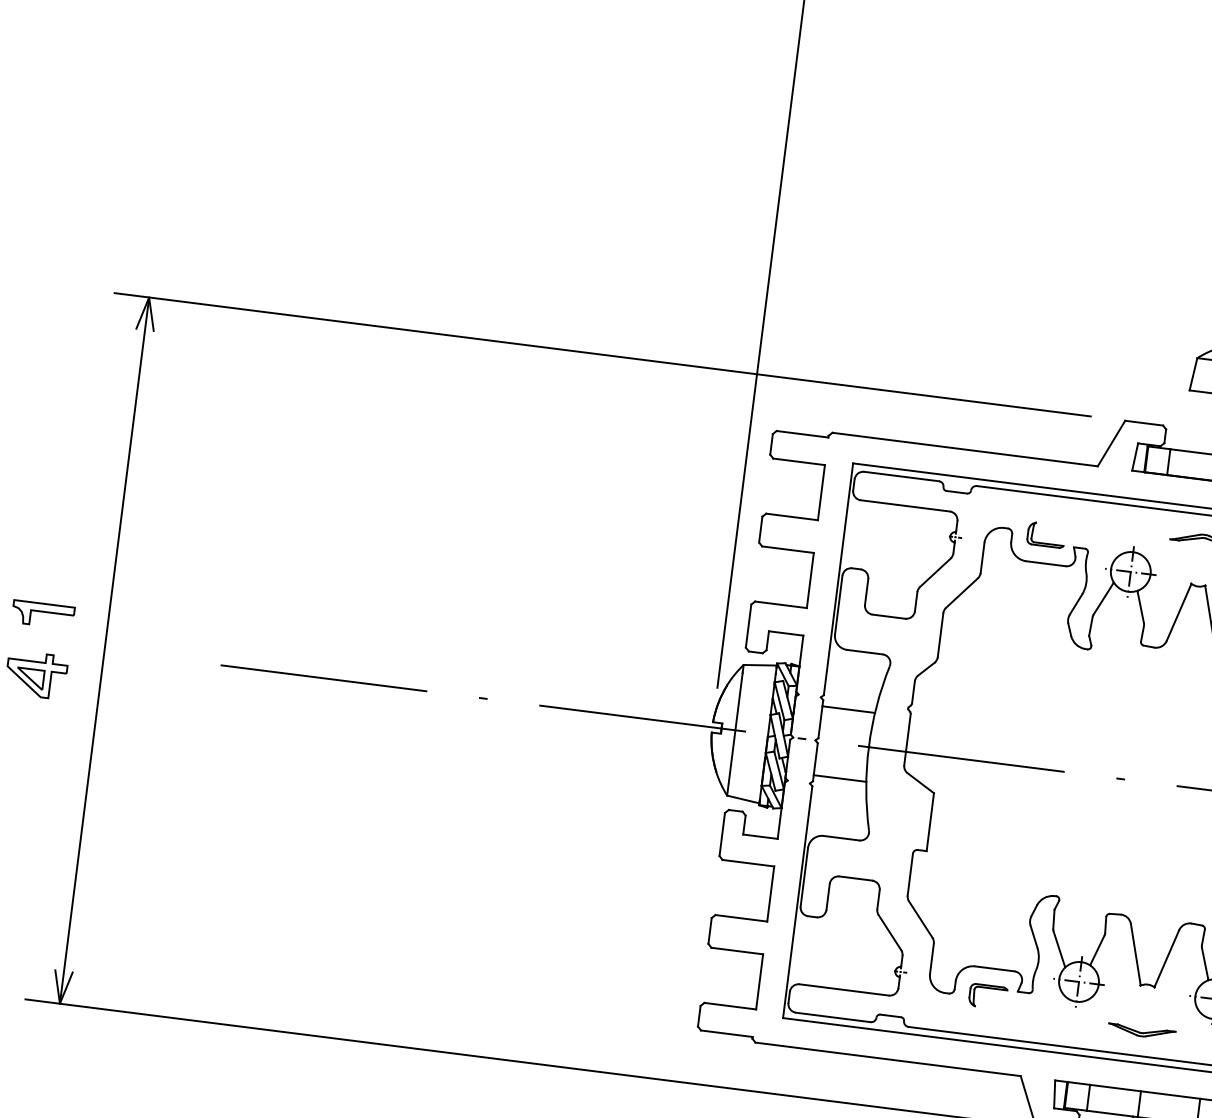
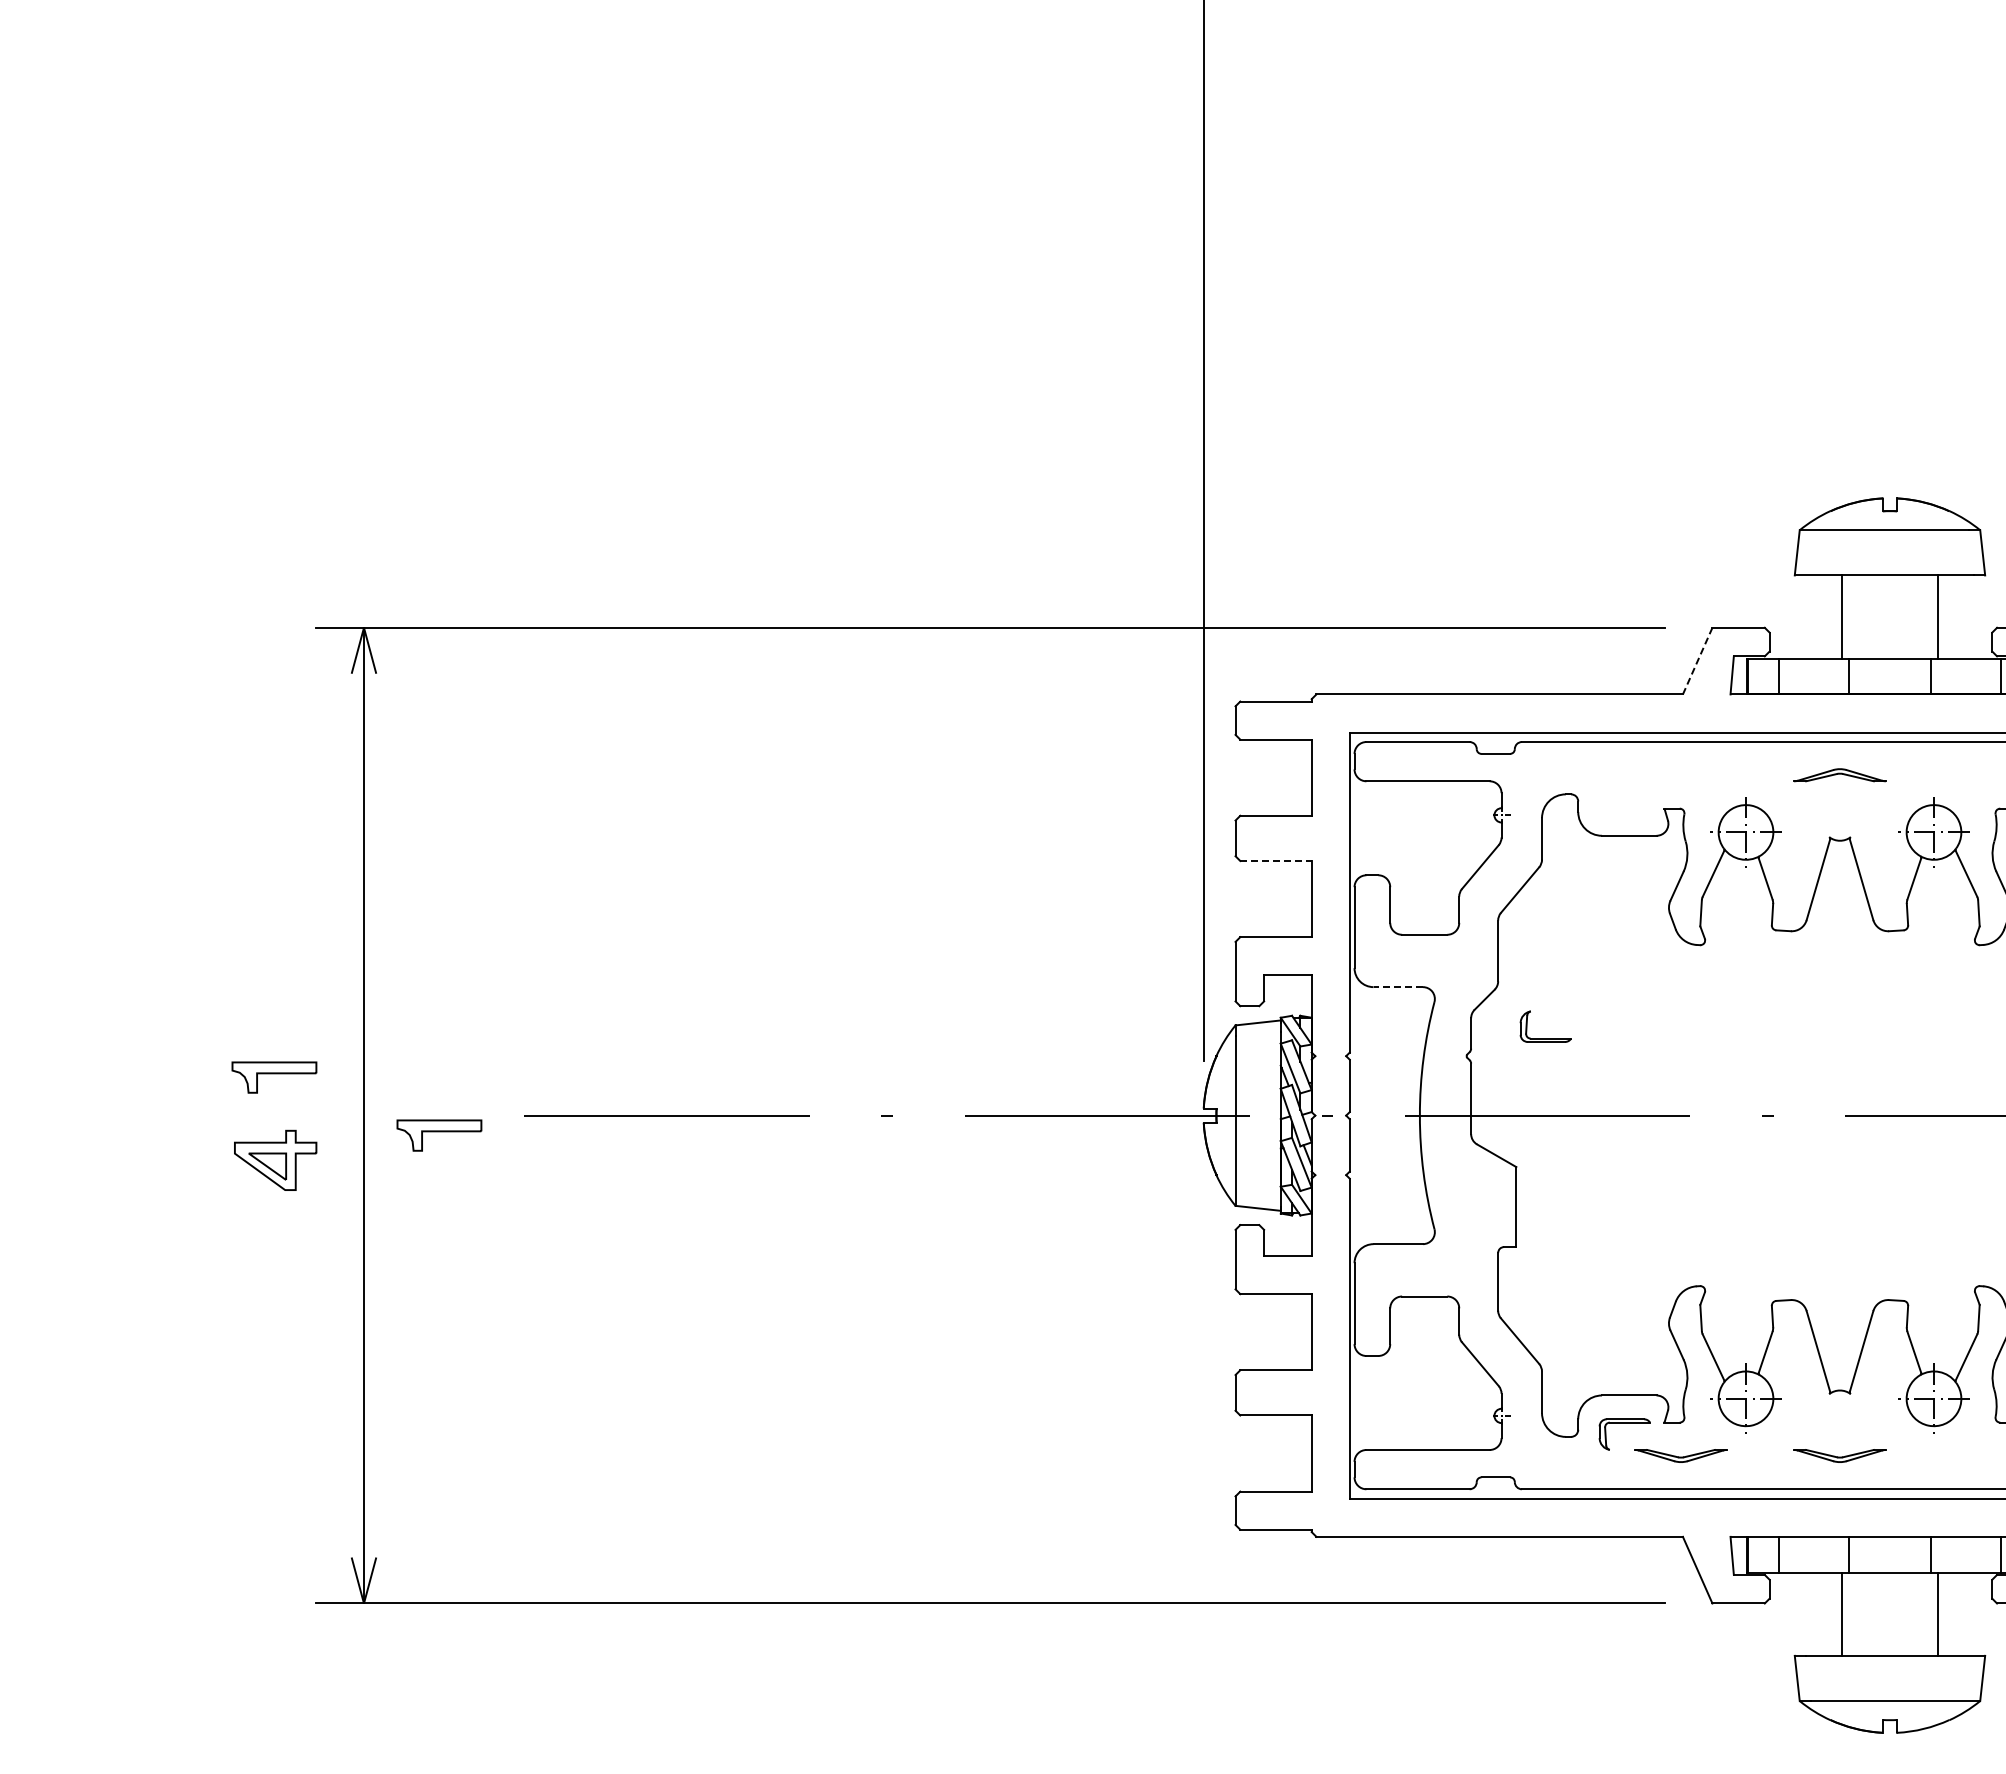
line: (1111, 443) -> (1697, 661), solid -> dashed
part: (1045, 543) -> (1545, 1038), moved
line: (788, 550) -> (1276, 861), solid -> dashed
line: (865, 652) -> (1398, 987), solid -> dashed
part: (157, 671) -> (439, 1135), added
line: (848, 709) -> (1385, 1068), removed
line: (839, 778) -> (1385, 1163), removed
part: (1026, 1017) -> (1680, 1455), added

